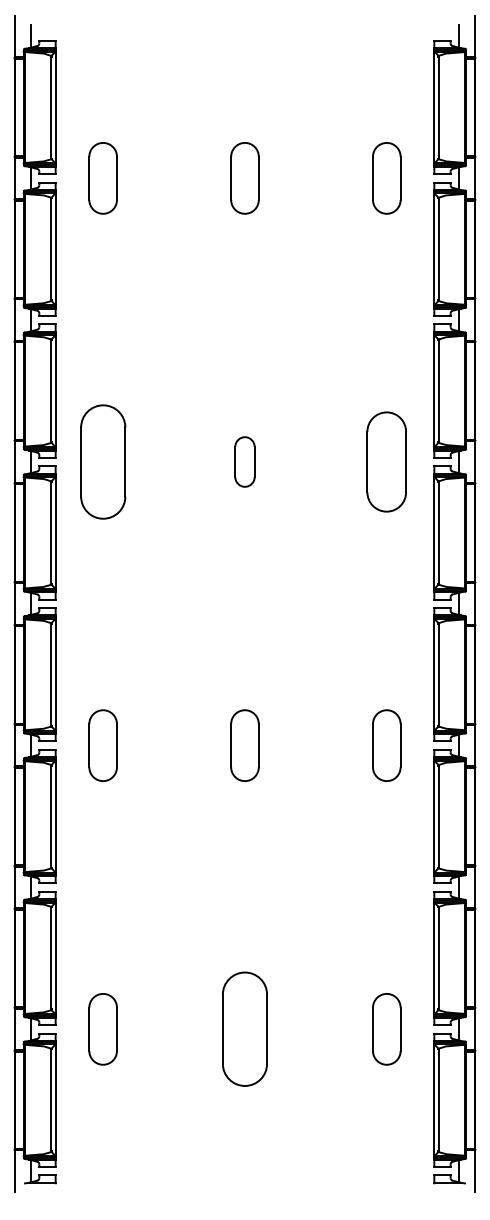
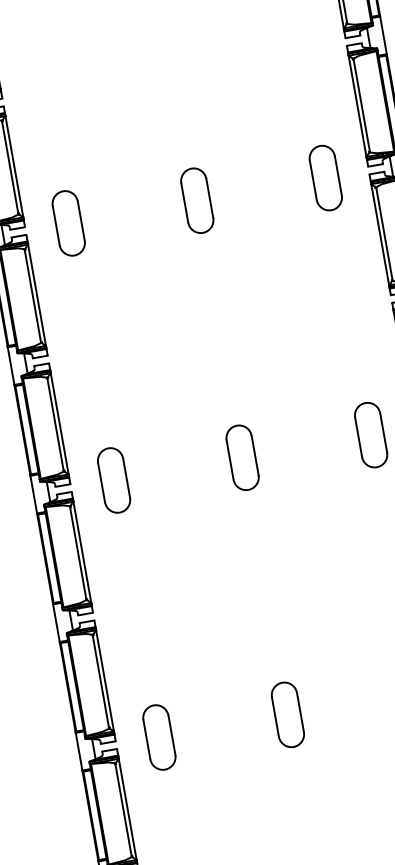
part: (102, 461) -> (68, 223), size x0.62
part: (244, 461) -> (196, 200), size x1.43
part: (386, 461) -> (325, 177), size x0.71
part: (244, 1029) -> (287, 715), size x0.62

